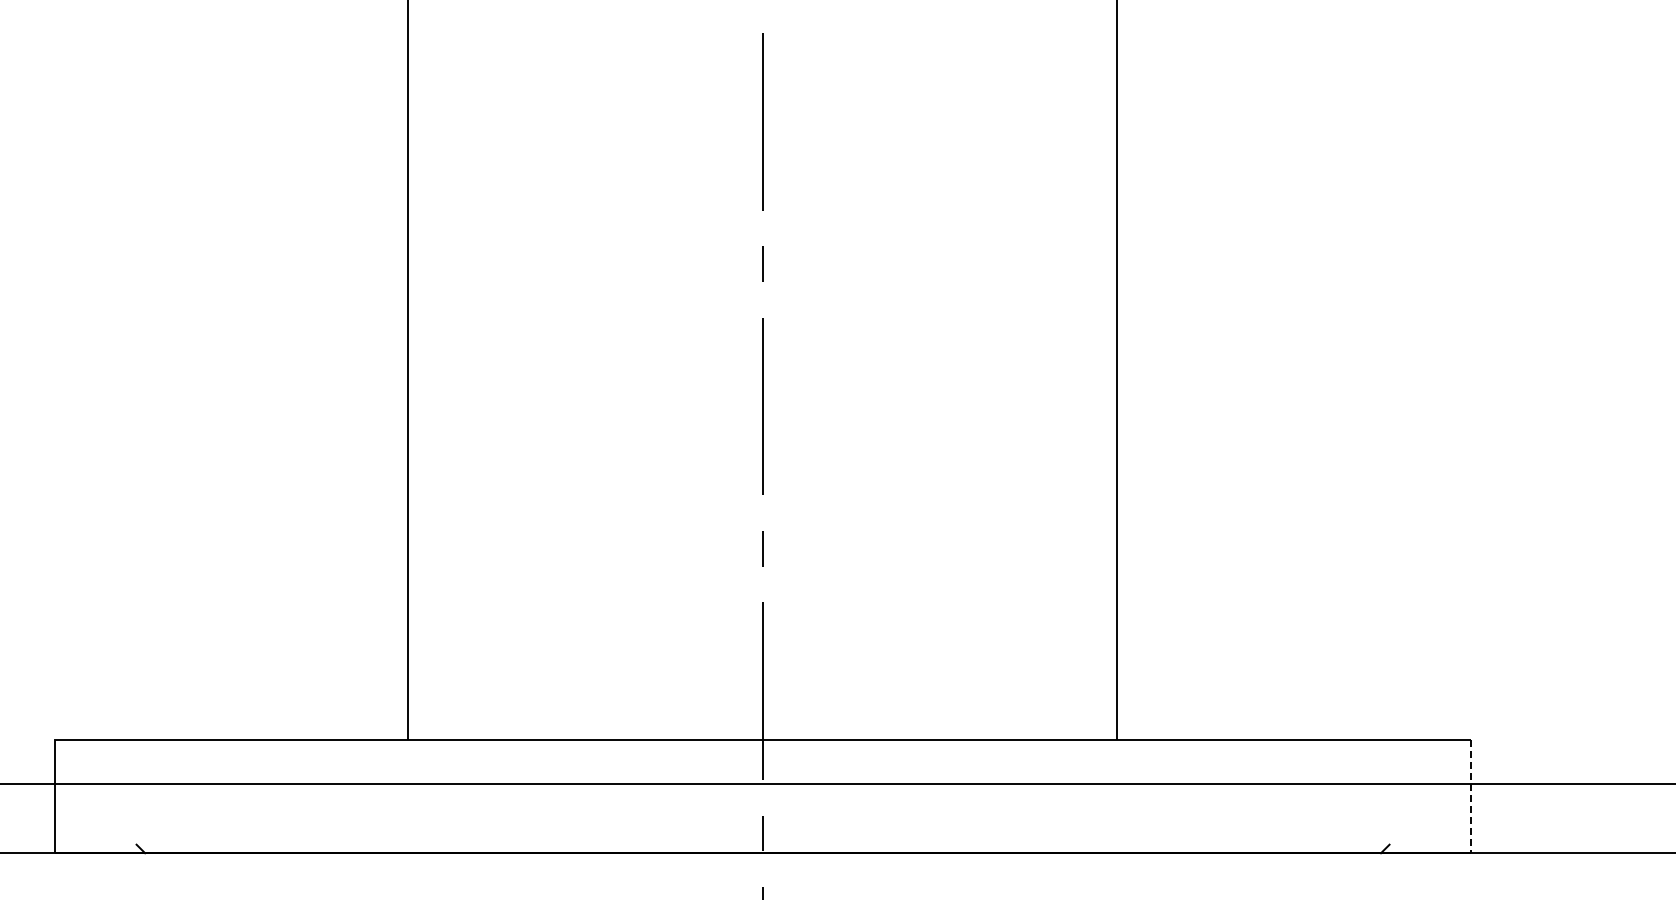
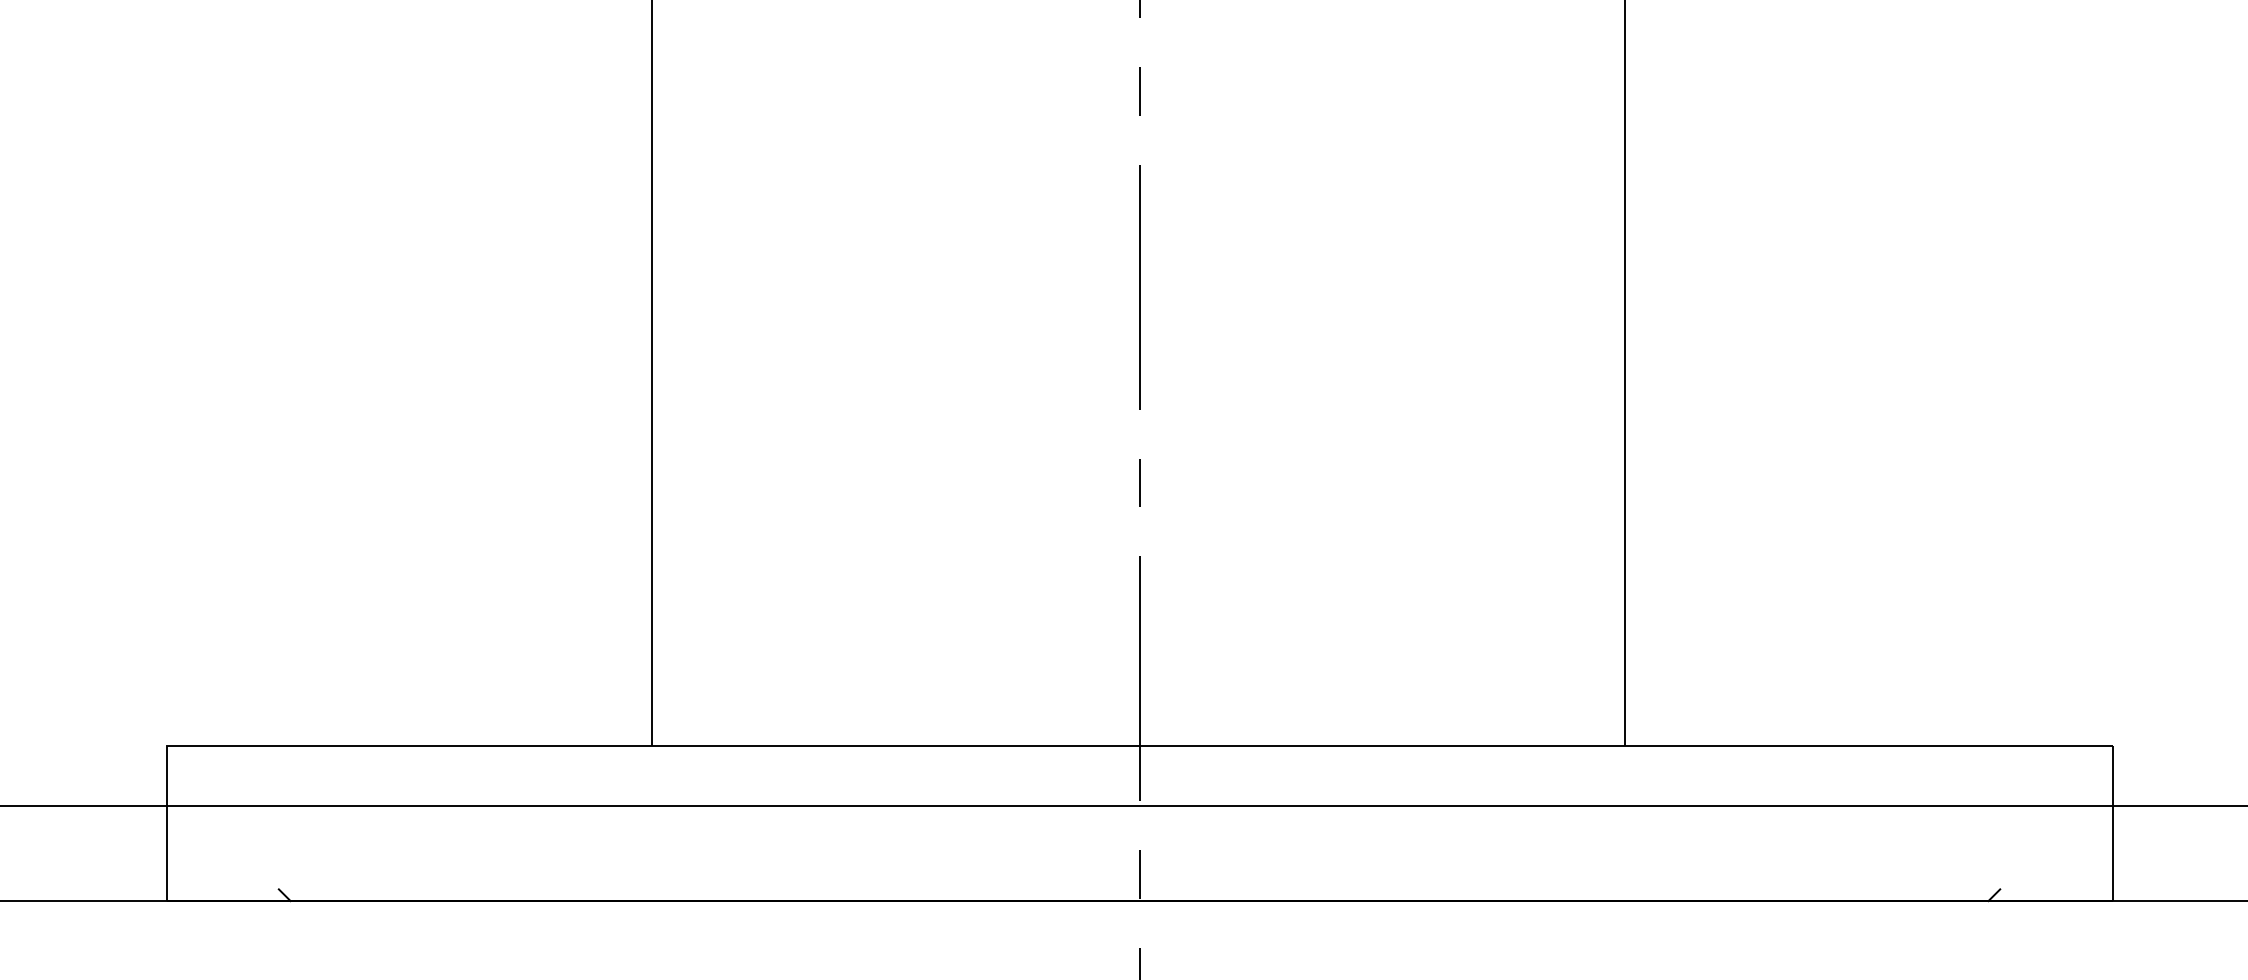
line: (1471, 797) -> (2112, 824), dashed -> solid

